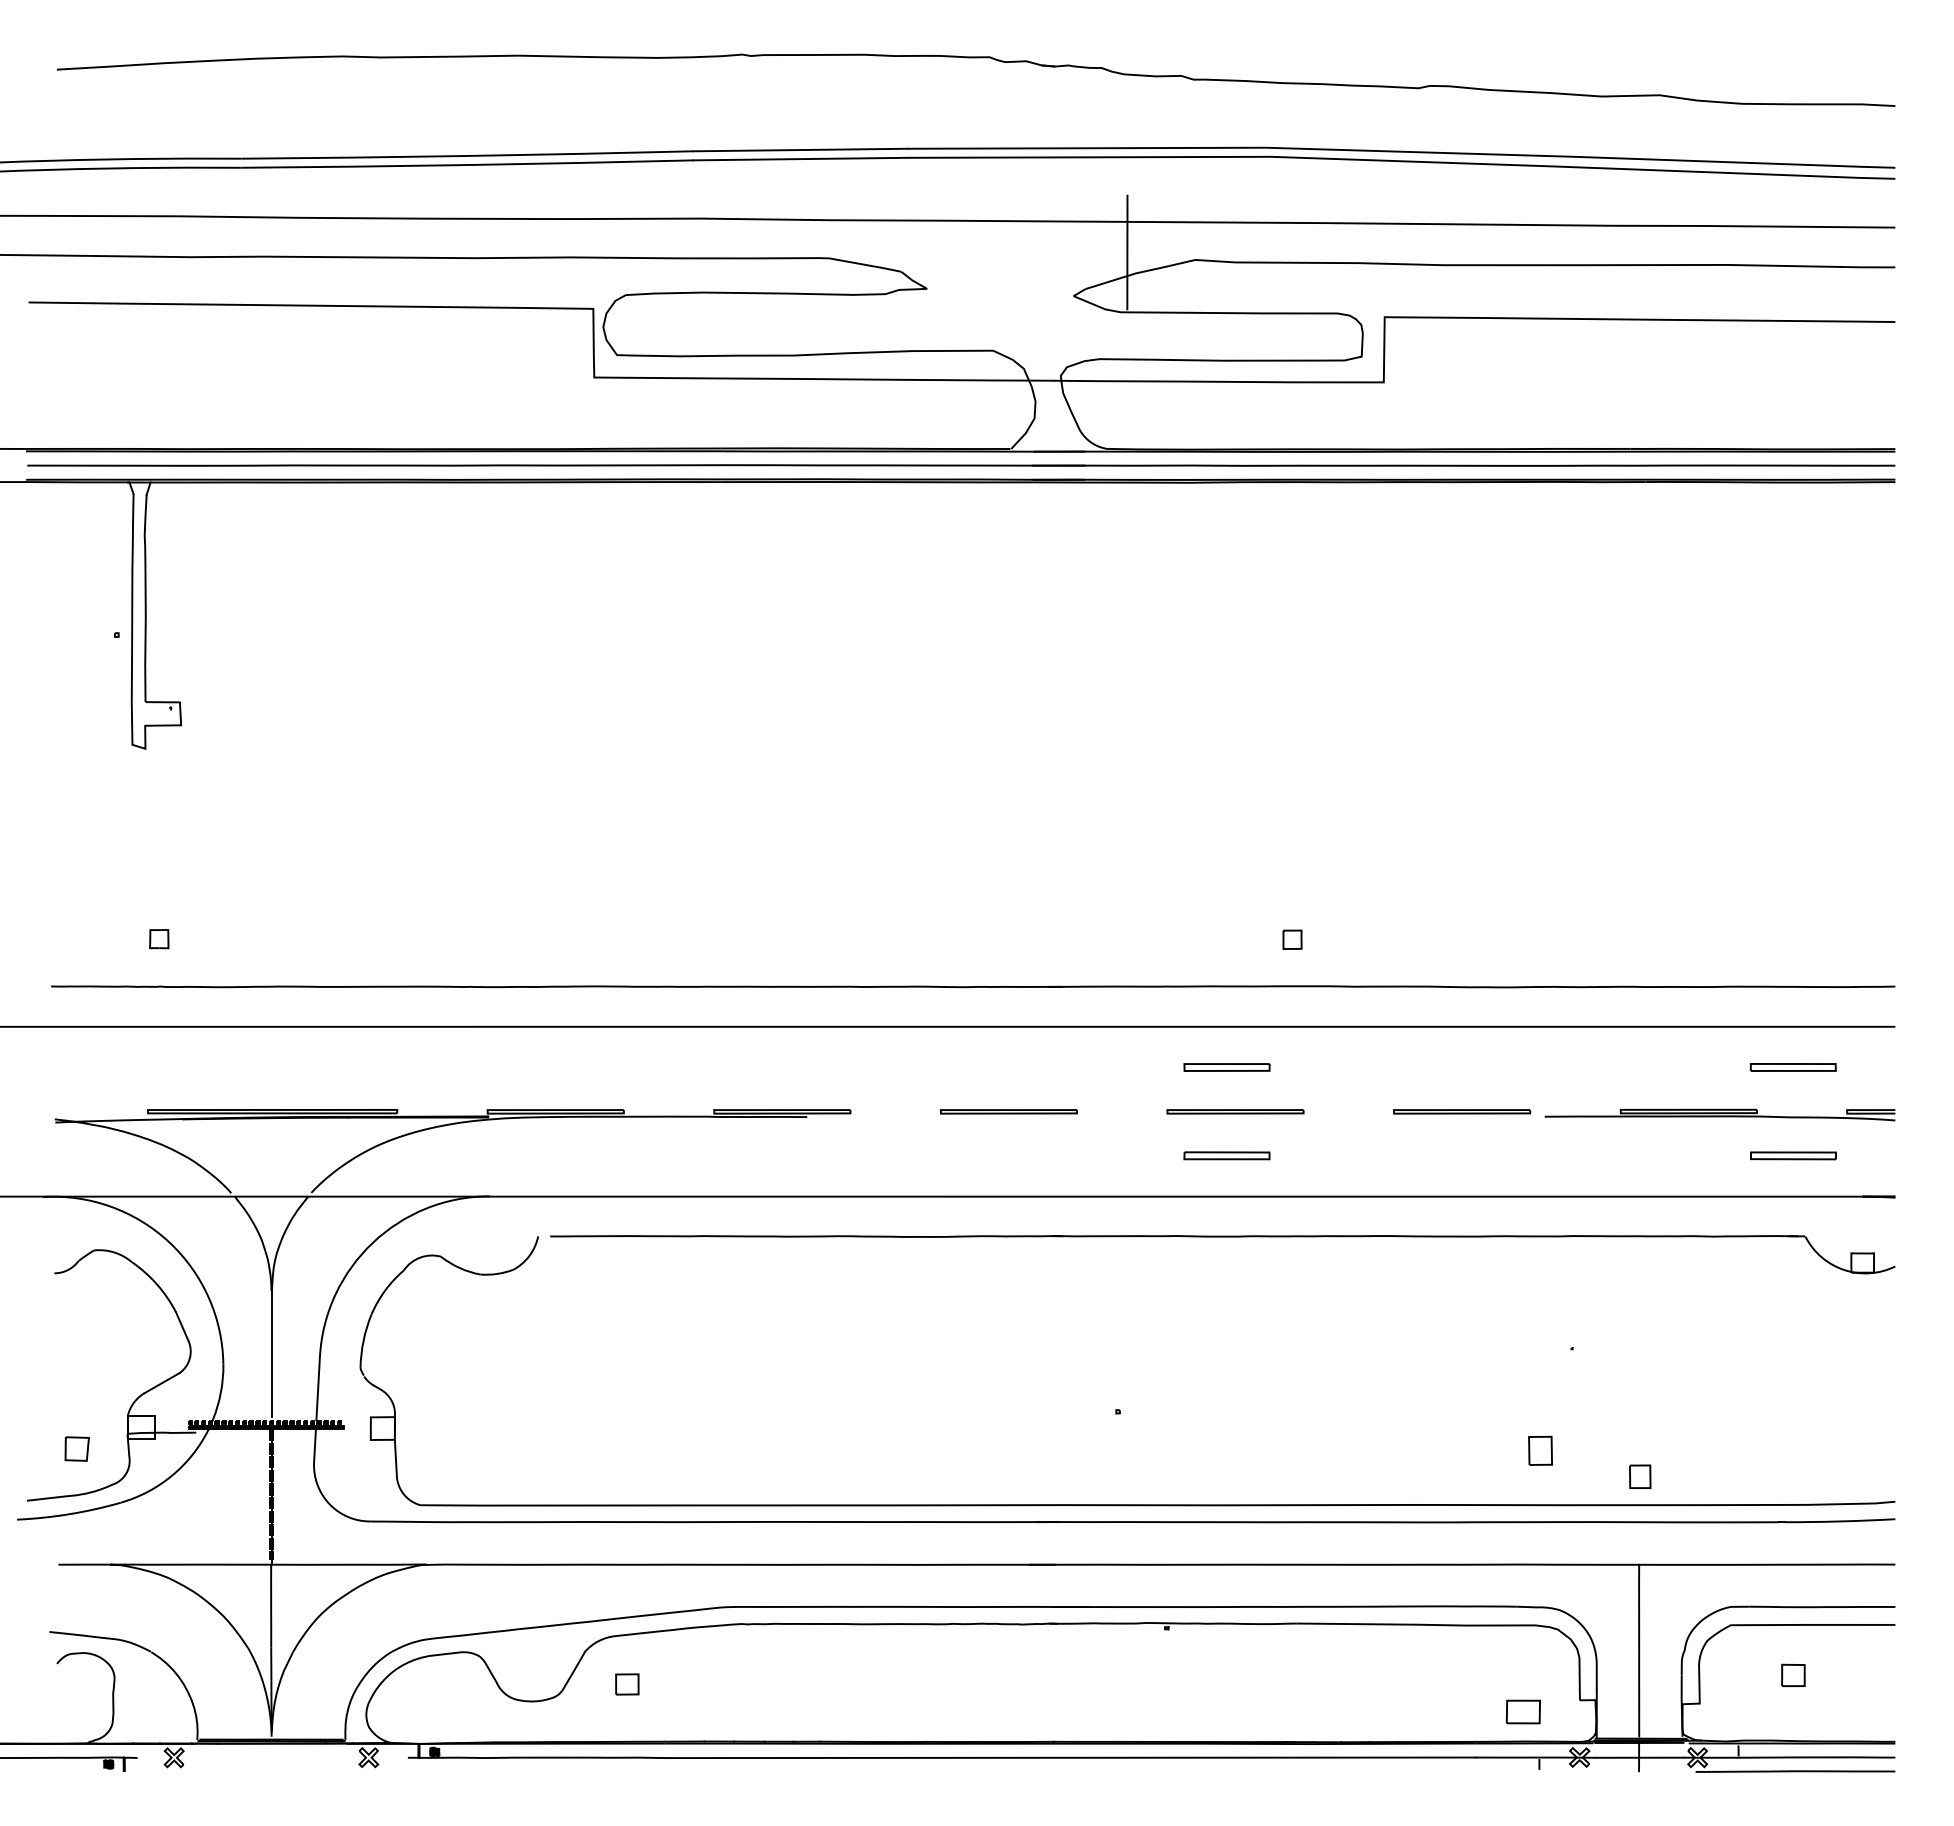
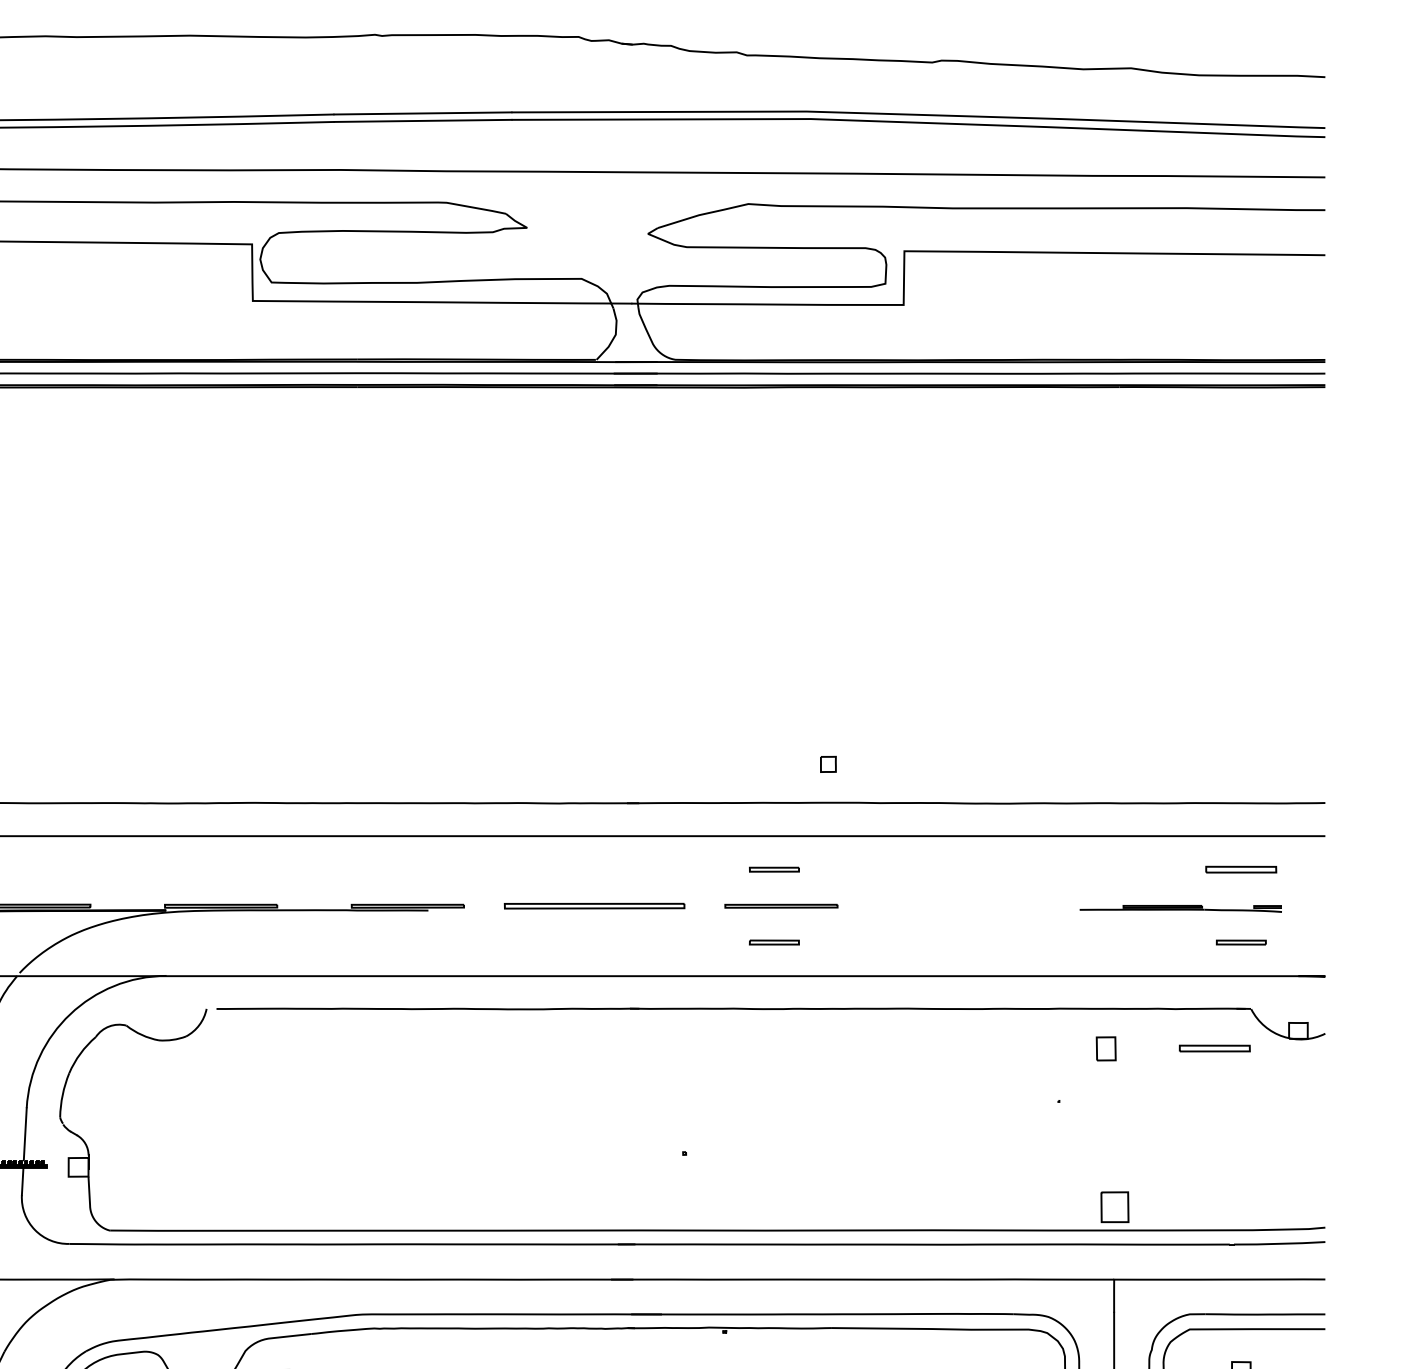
line: (1127, 252) -> (692, 197), removed
part: (1226, 1067) -> (774, 869), size x0.7
part: (1008, 1111) -> (594, 905), size x1.6
part: (1462, 1111) -> (968, 905), removed
part: (1719, 1114) -> (1180, 908), size x0.7
part: (1226, 1155) -> (774, 942), size x0.7
part: (1793, 1155) -> (1241, 942), size x0.7
part: (1760, 1284) -> (1214, 1048), added
part: (1540, 1450) -> (1106, 1048), moved
part: (1640, 1476) -> (1115, 1206), size x1.6

